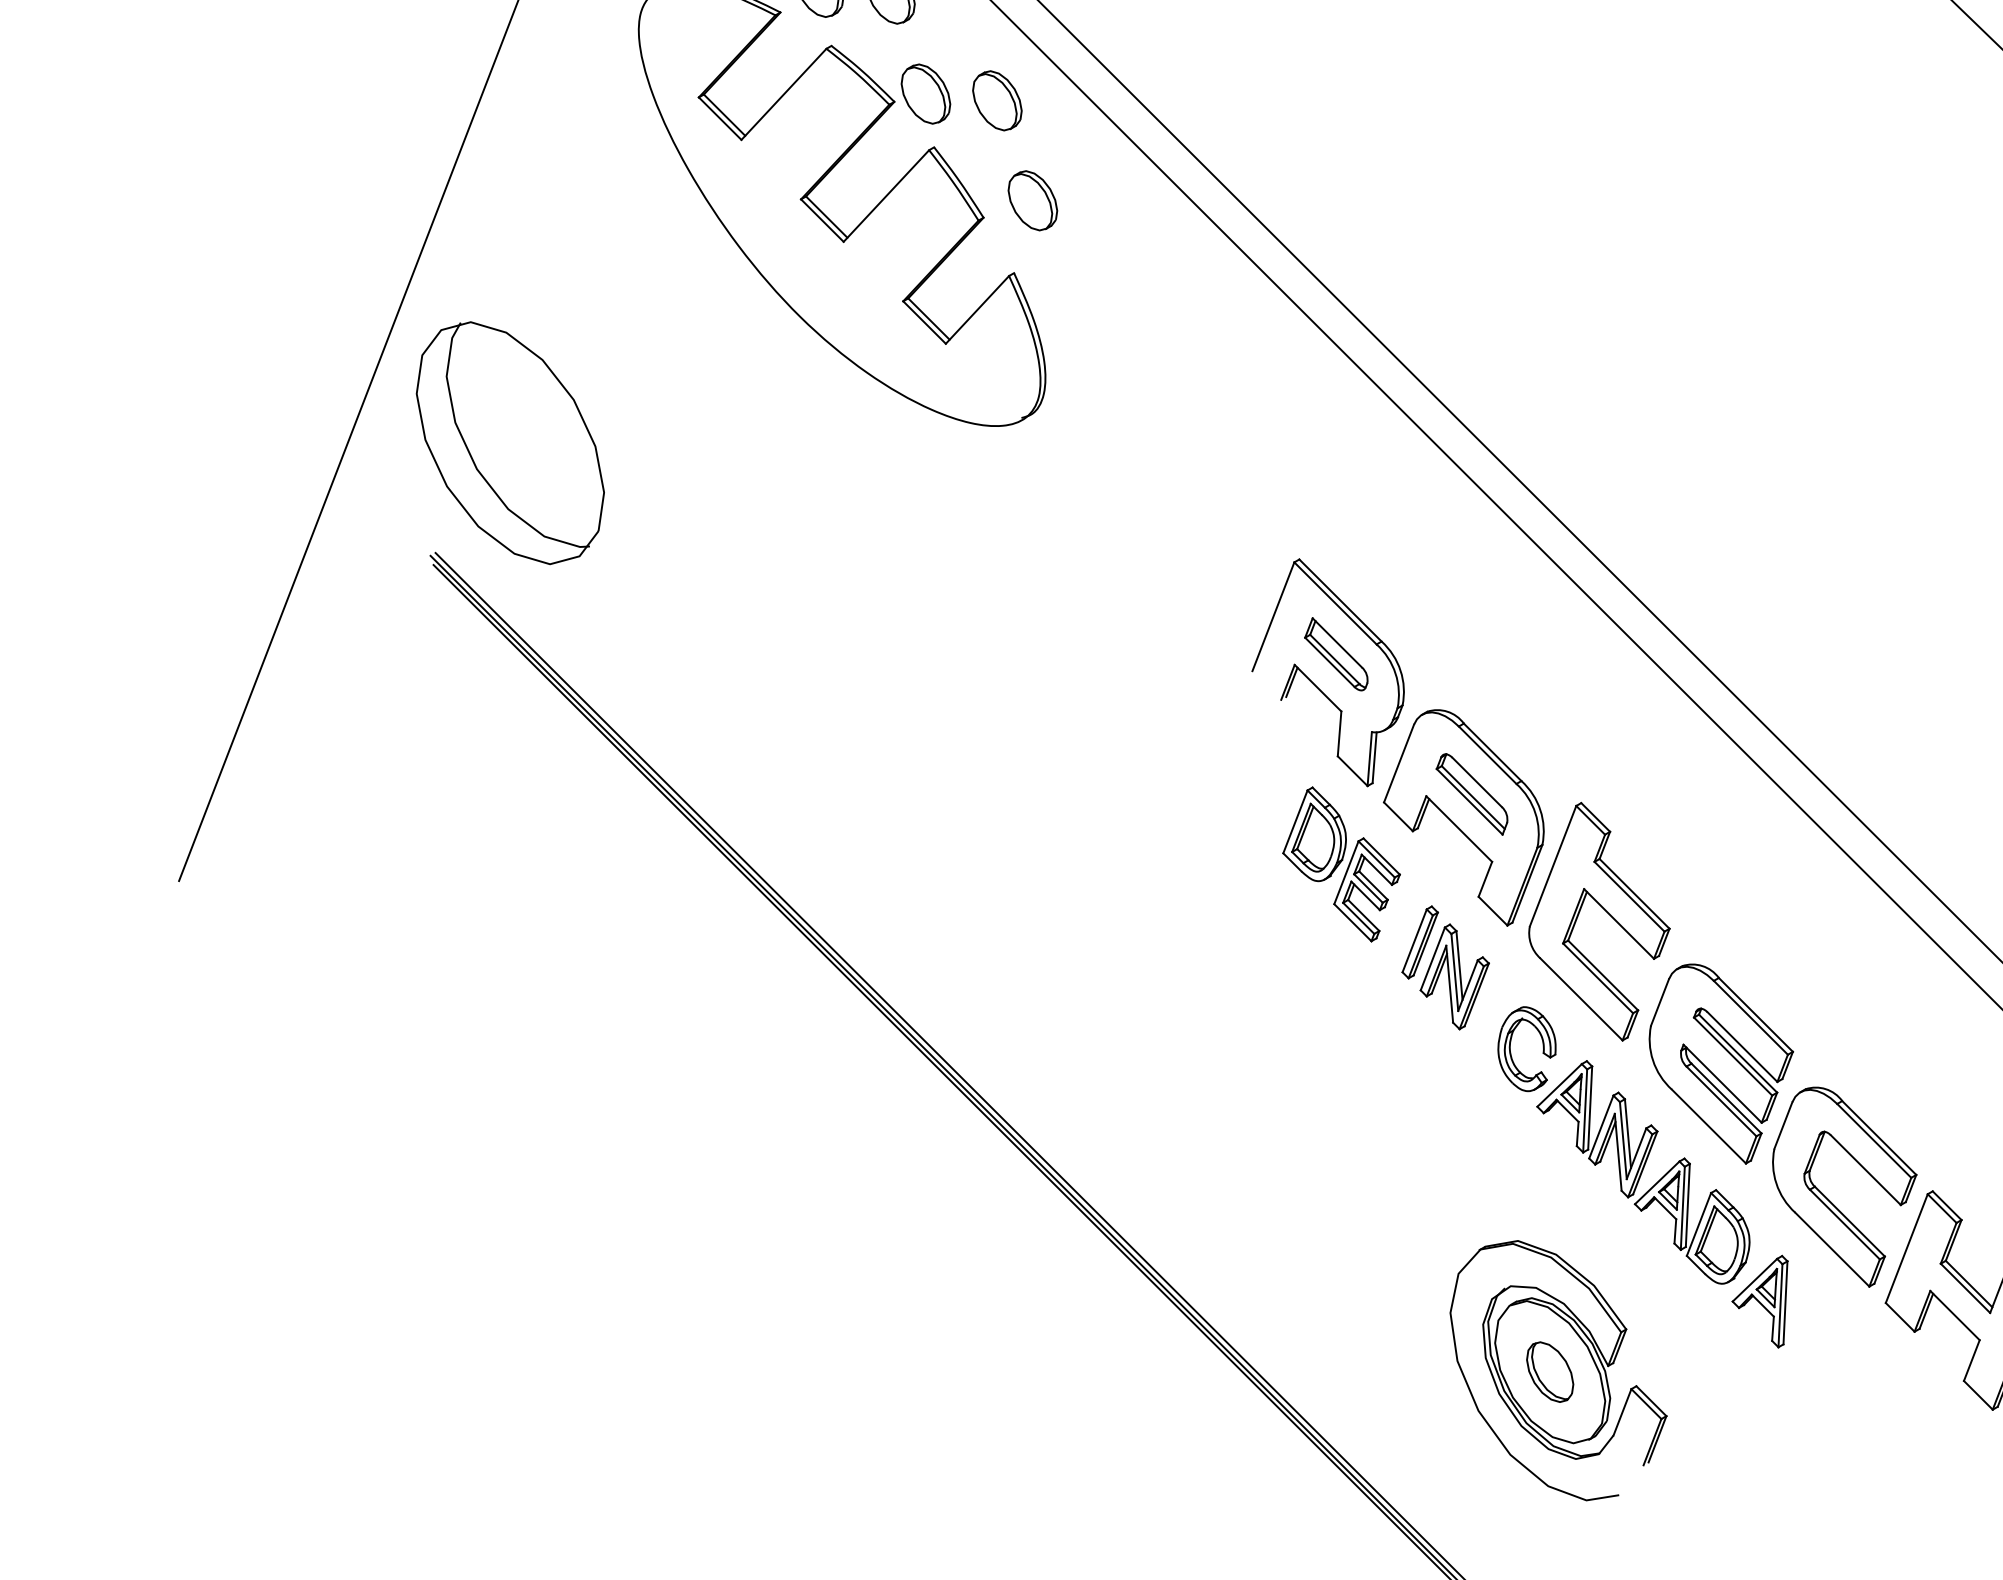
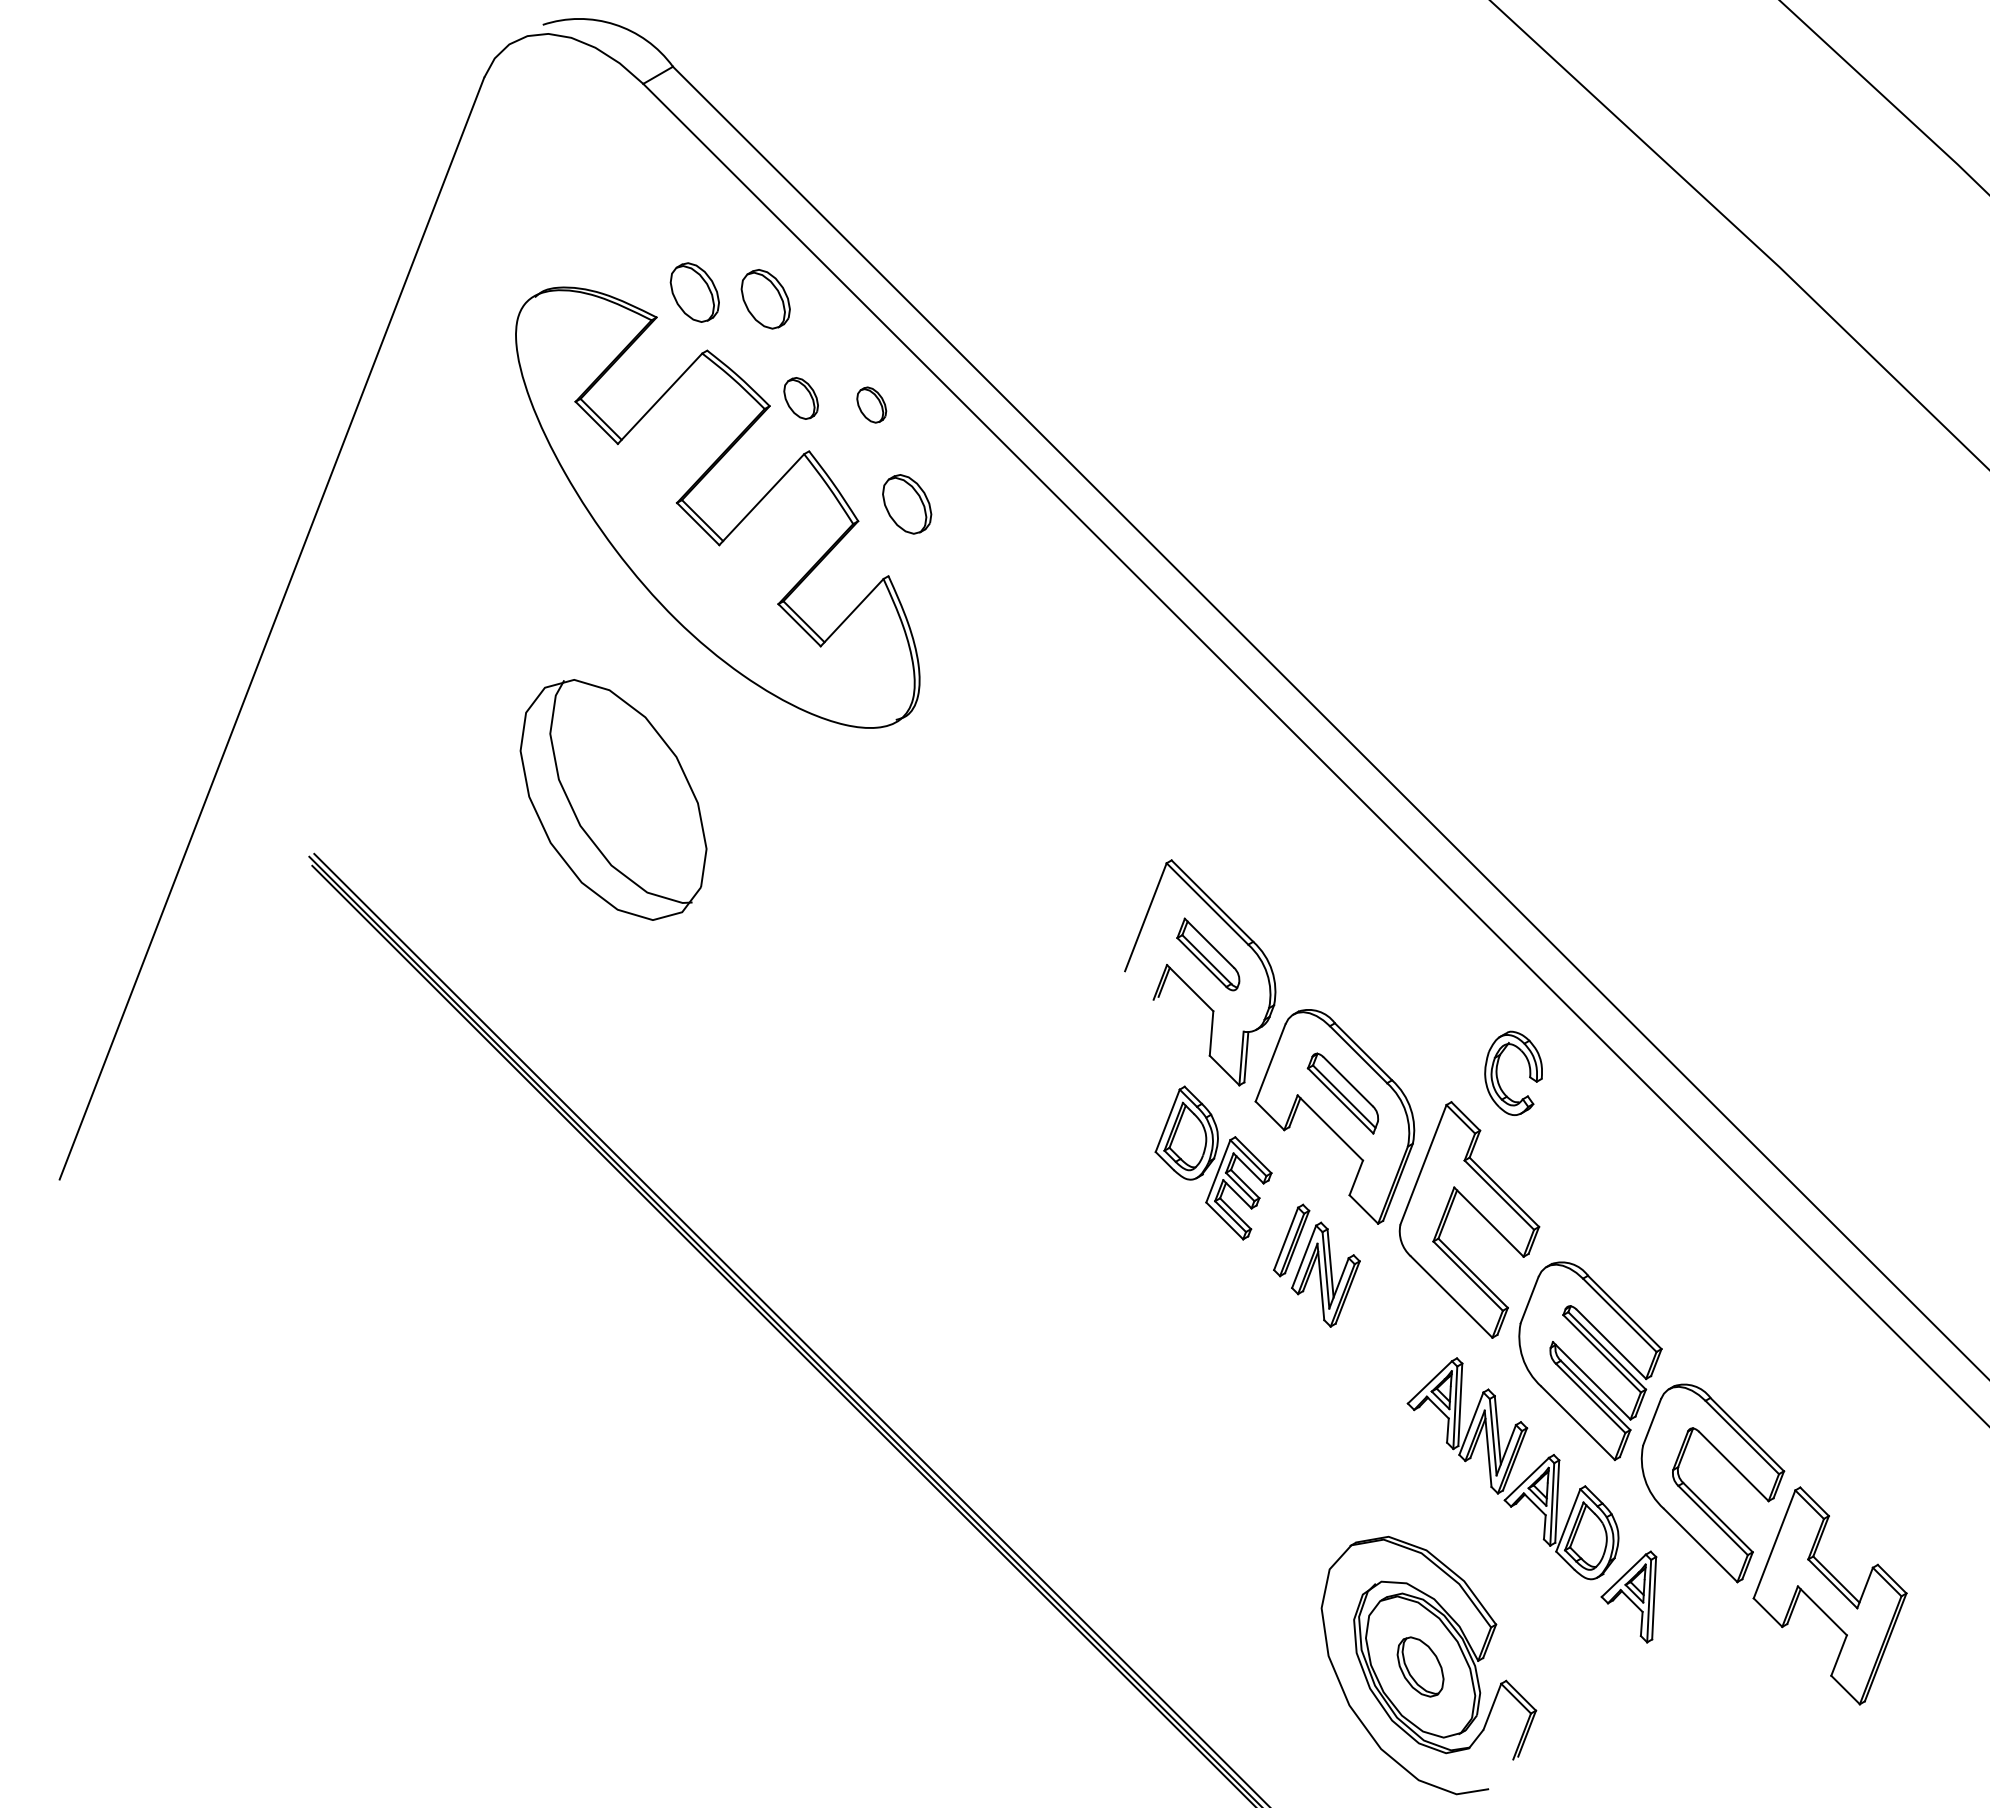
part: (926, 94) -> (801, 398), size x0.7
part: (996, 100) -> (871, 404), size x0.6
part: (510, 442) -> (613, 799), moved
part: (1510, 1048) -> (1497, 1072), moved

